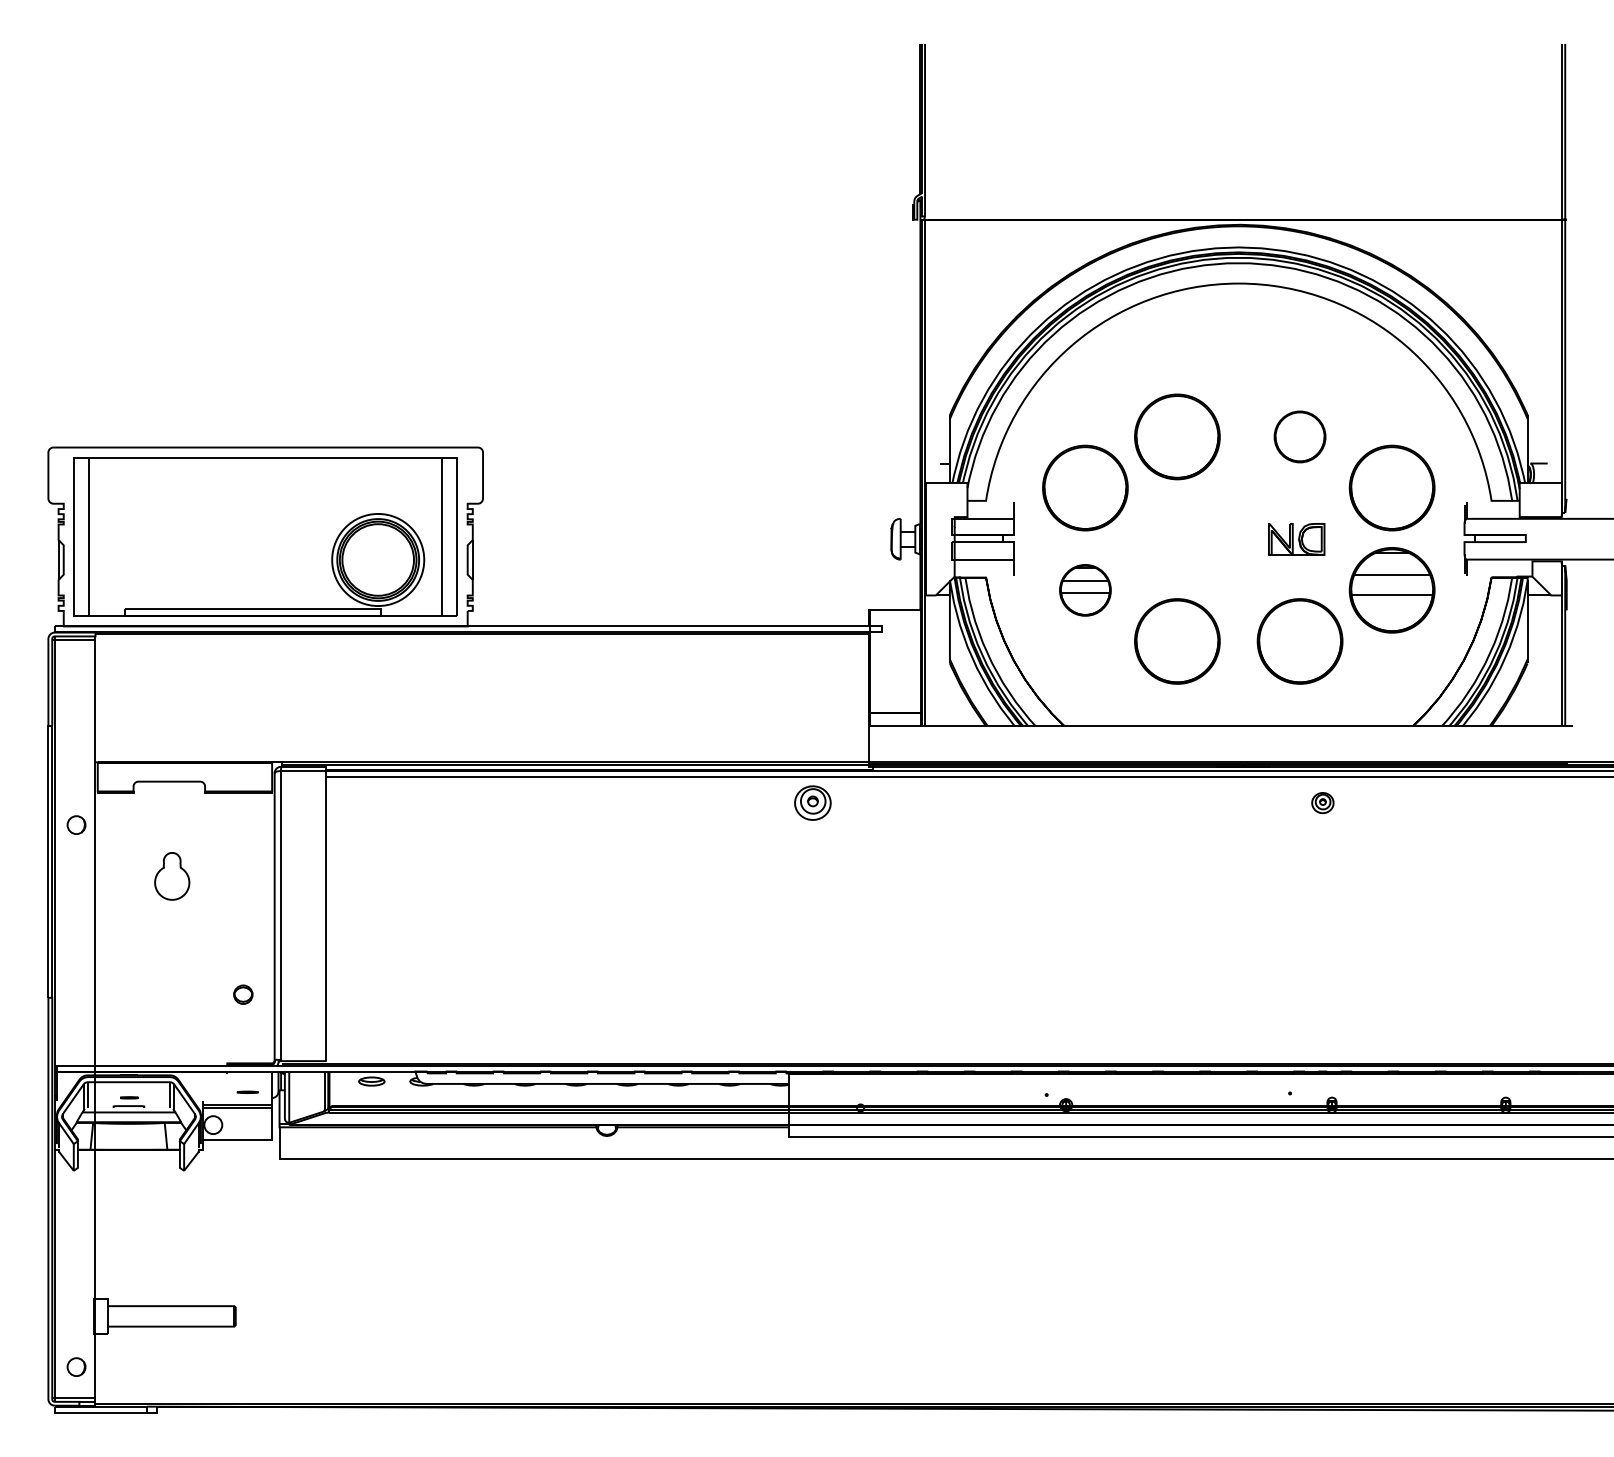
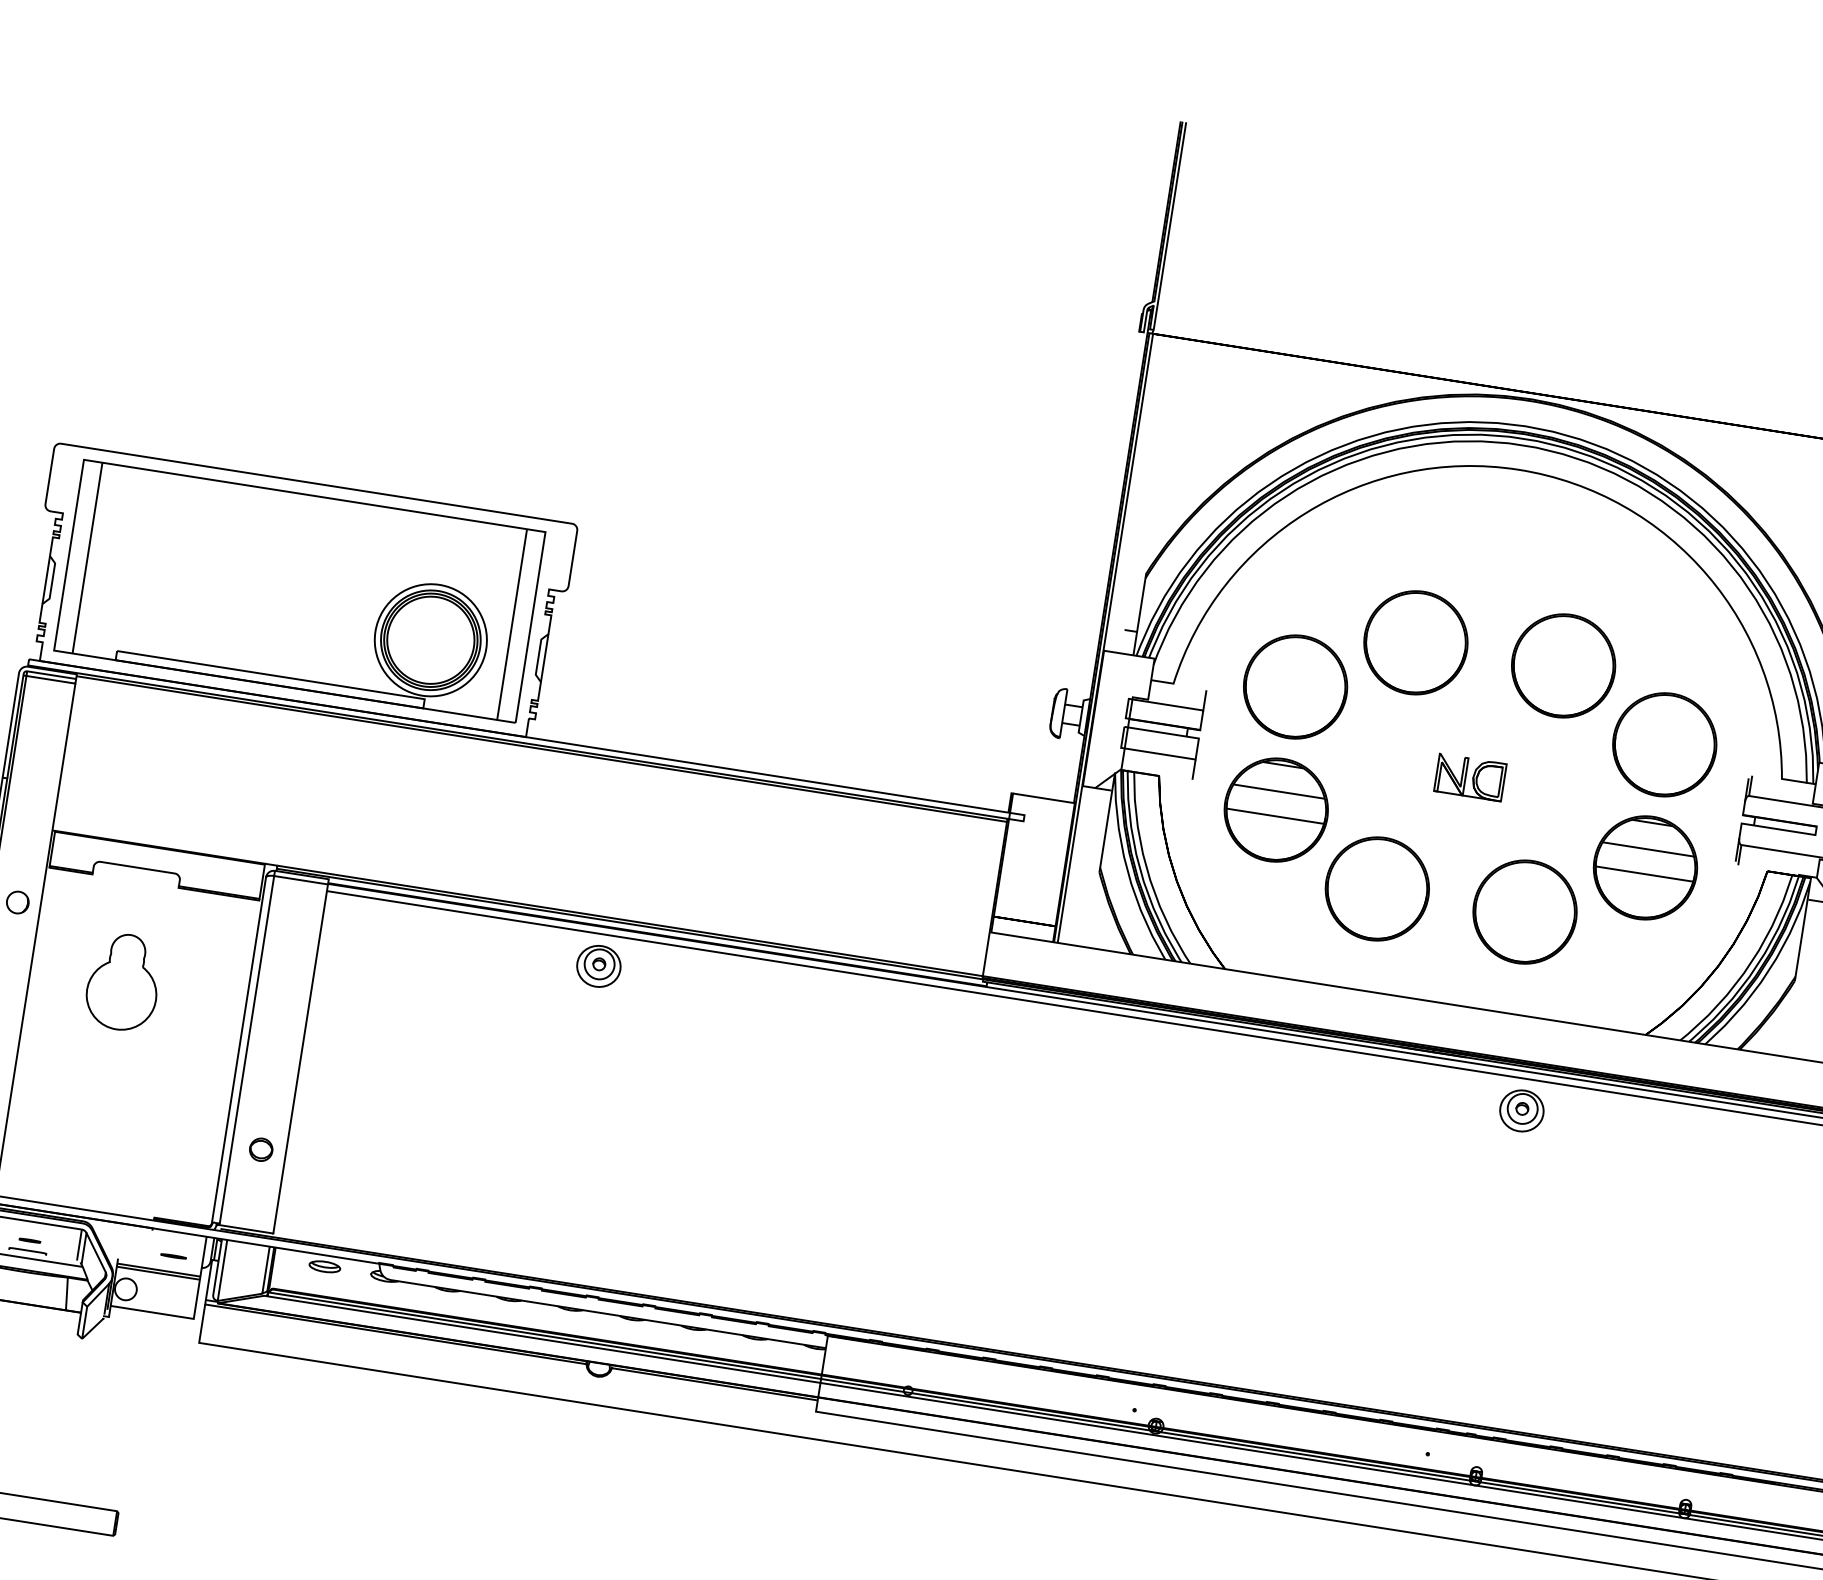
part: (1299, 436) -> (1562, 665), size x1.67
part: (1296, 539) -> (1470, 777), moved
part: (1085, 590) -> (1276, 810), size x1.67
part: (812, 802) -> (598, 965), moved
part: (1322, 802) -> (1521, 1110), size x1.67
part: (171, 876) -> (122, 982), size x1.67
part: (243, 994) -> (261, 1149), moved

